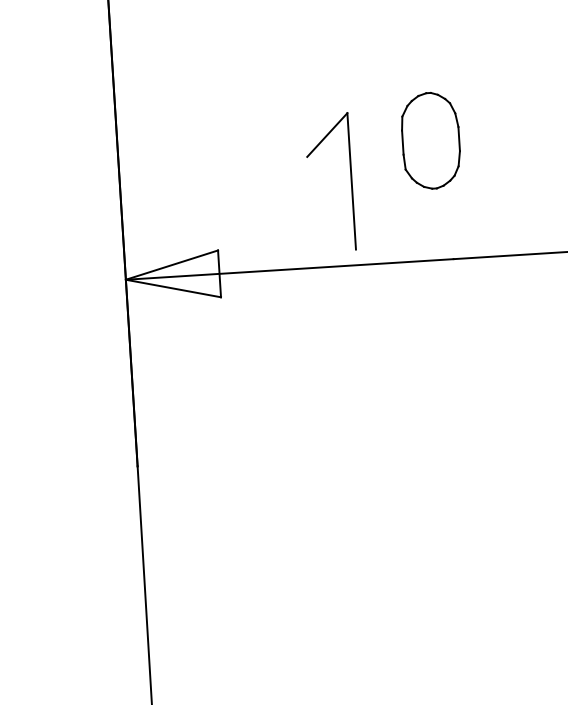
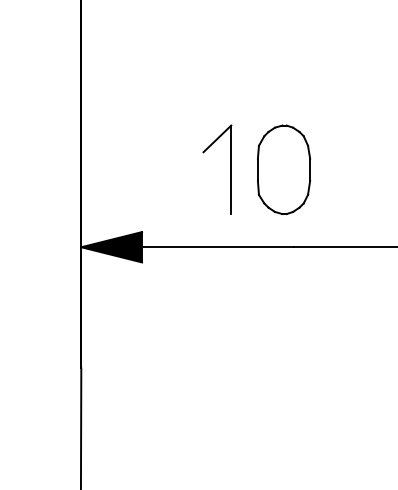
part: (431, 140) -> (284, 169), size x1.43
part: (350, 180) -> (230, 169), moved
fill: (172, 277) -> (111, 247), added

